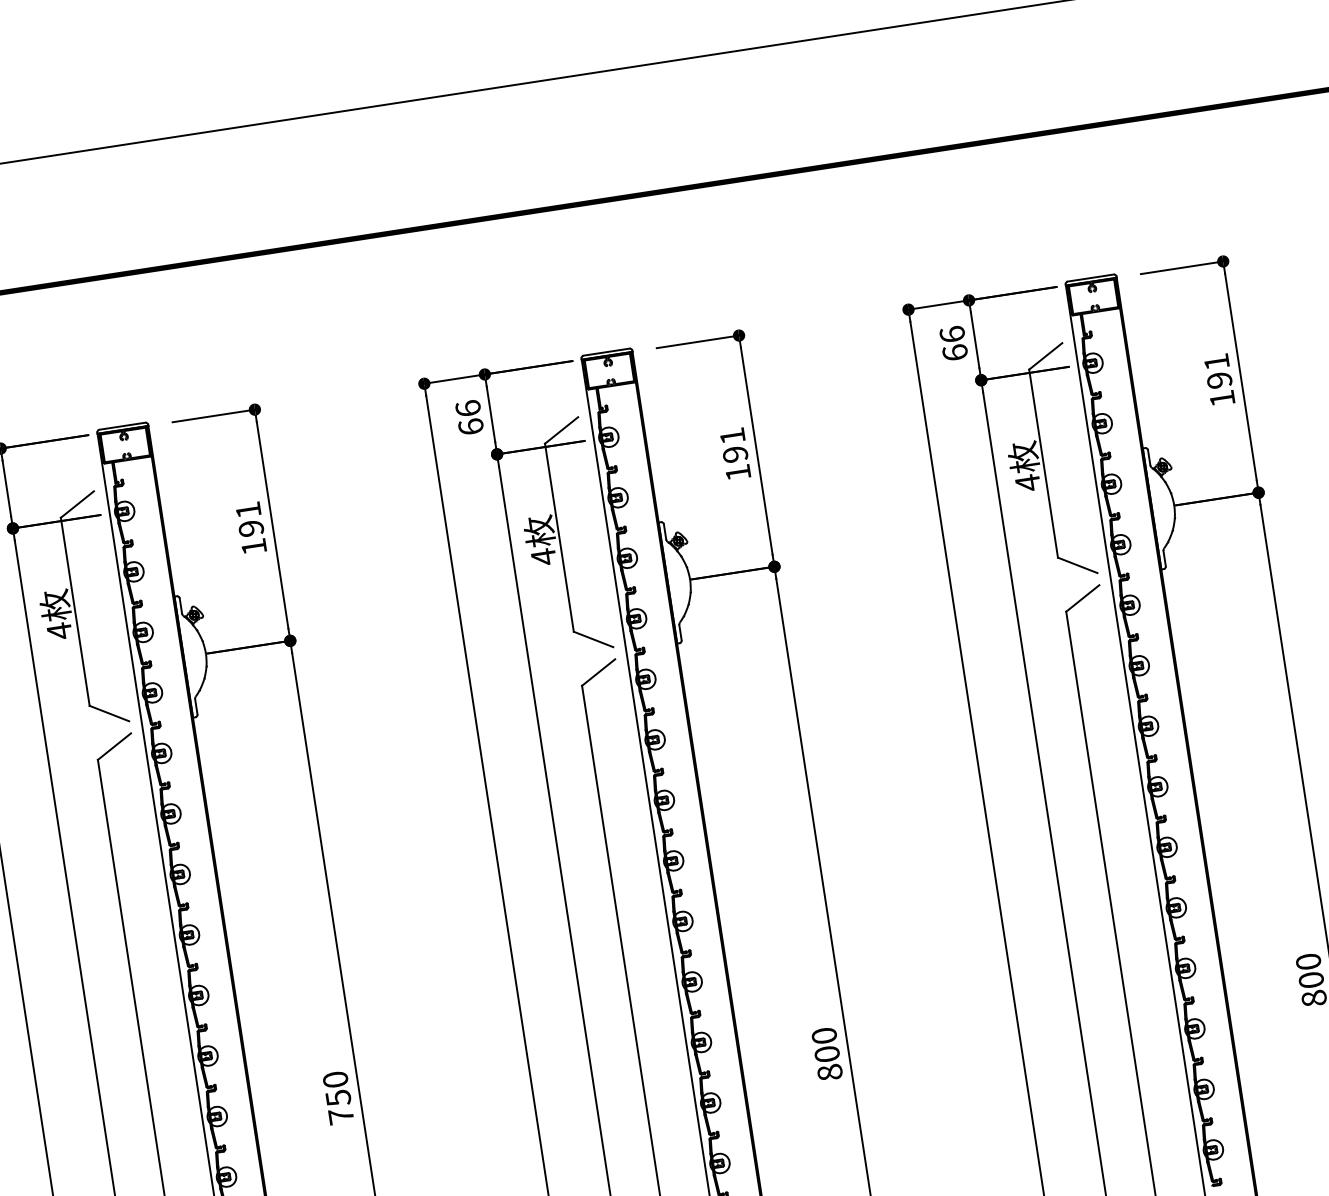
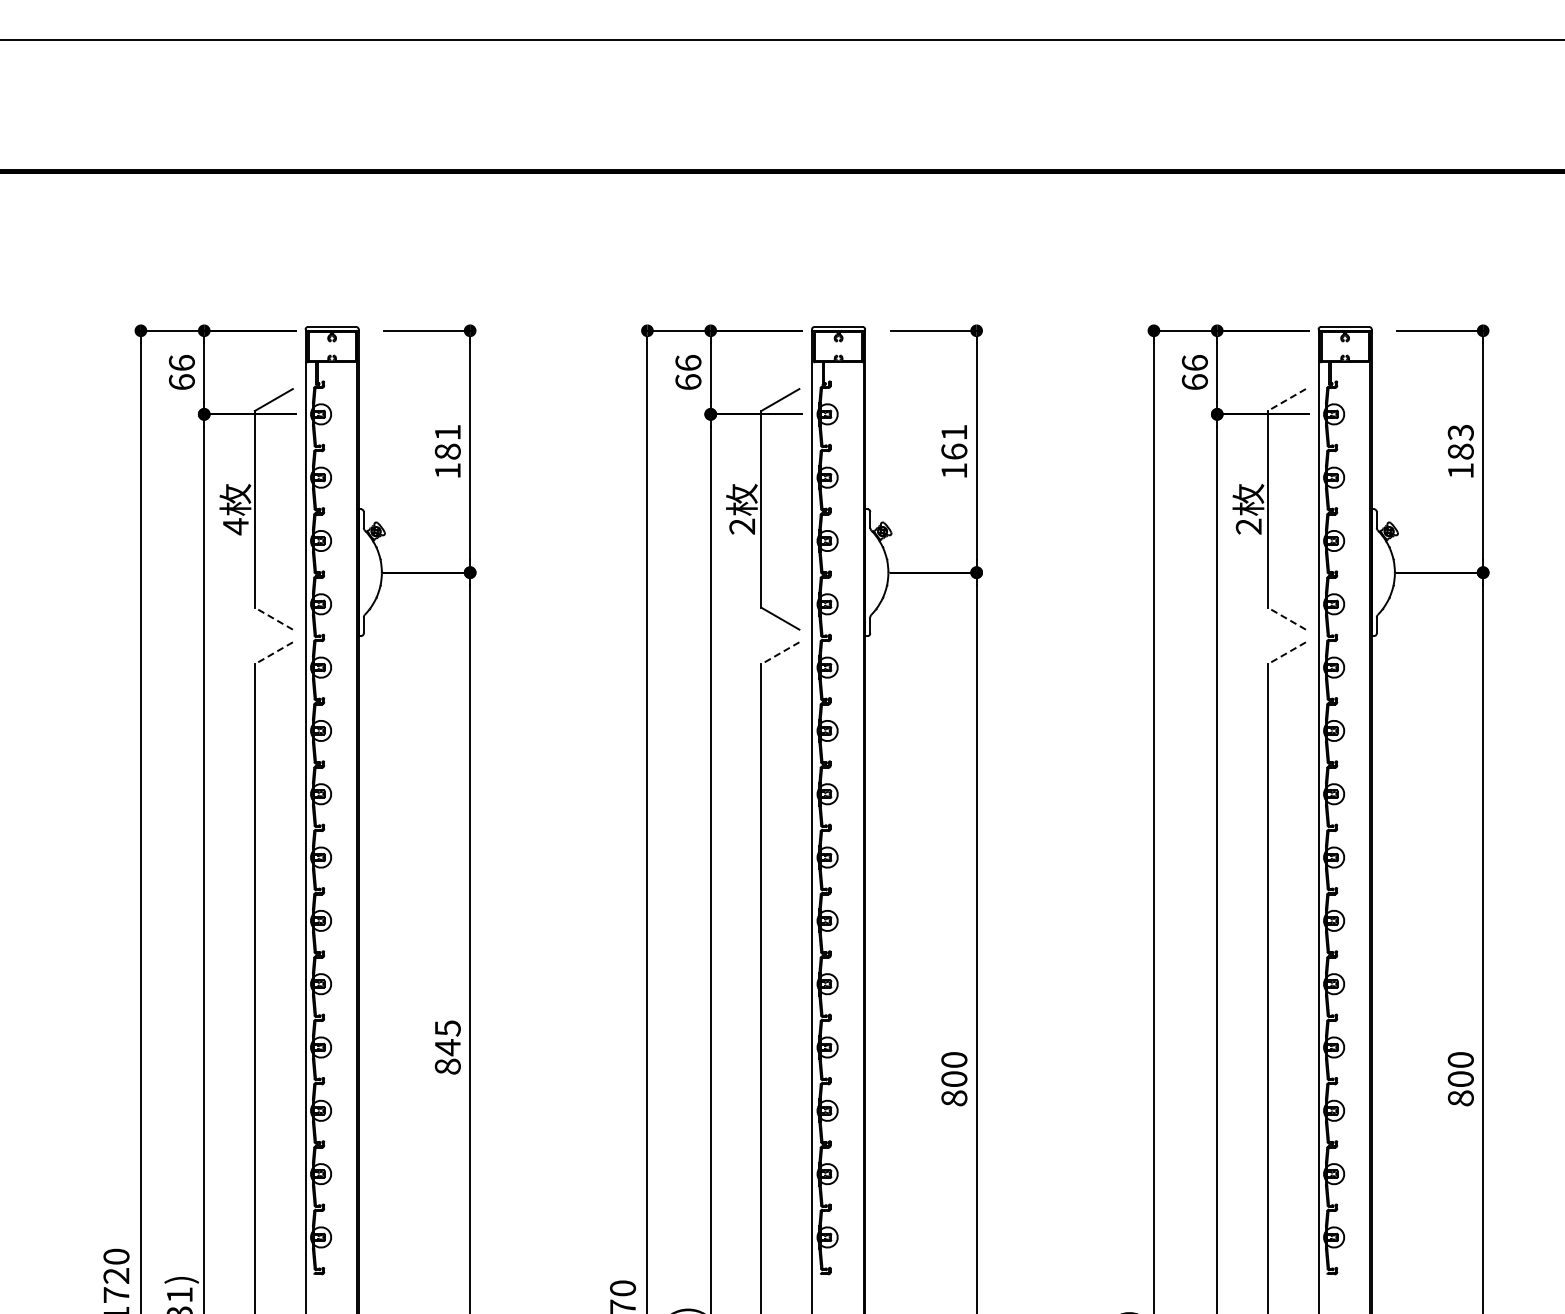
line: (1045, 356) -> (1286, 400), solid -> dashed
text: (1217, 371) -> (1460, 442), 191 -> 183
text: (735, 454) -> (954, 451), 191 -> 161
text: (1027, 482) -> (1248, 526), 4 -> 2
text: (250, 528) -> (447, 451), 191 -> 181
text: (542, 557) -> (741, 526), 4 -> 2
line: (1077, 565) -> (1286, 618), solid -> dashed
line: (1082, 598) -> (1286, 653), solid -> dashed
line: (598, 672) -> (780, 653), solid -> dashed
line: (109, 713) -> (273, 618), solid -> dashed
line: (114, 746) -> (273, 653), solid -> dashed
text: (338, 1098) -> (447, 1047), 750 -> 845

